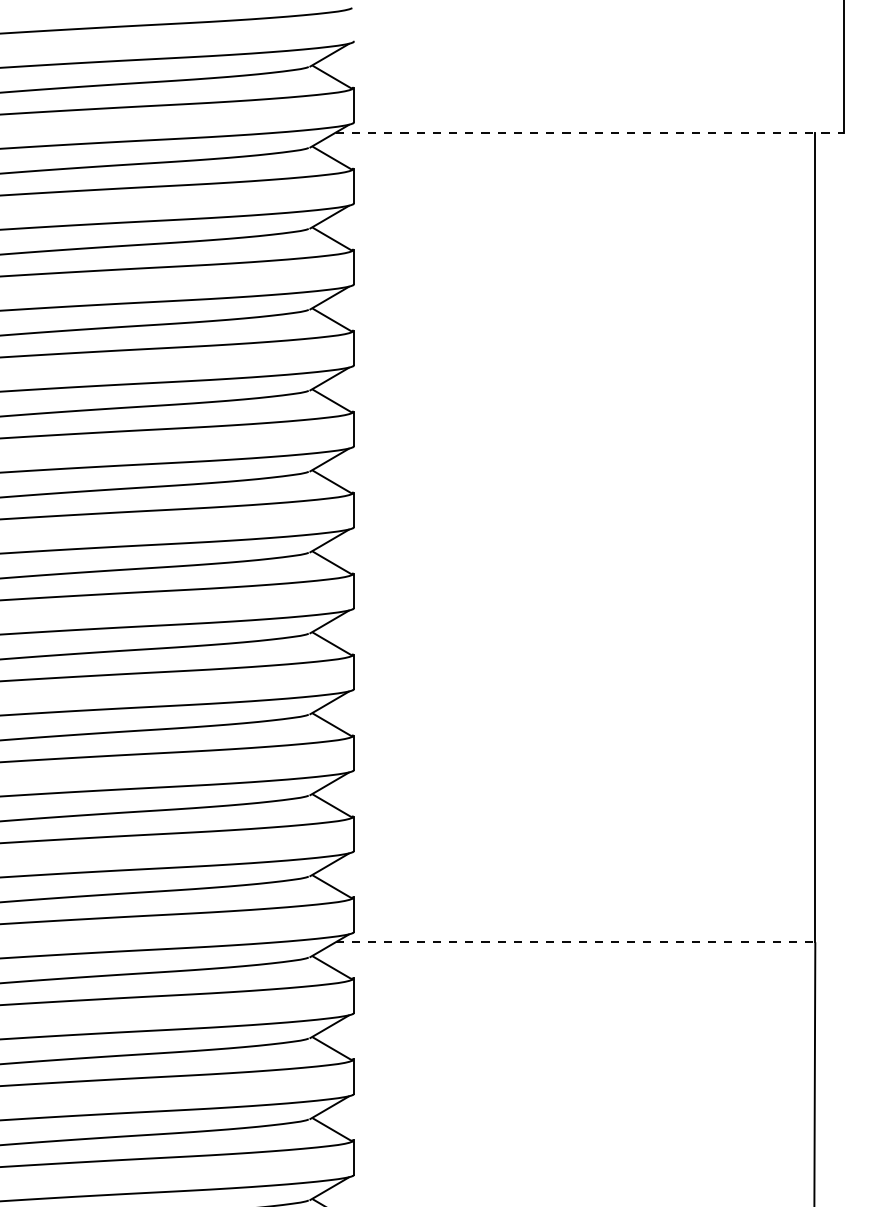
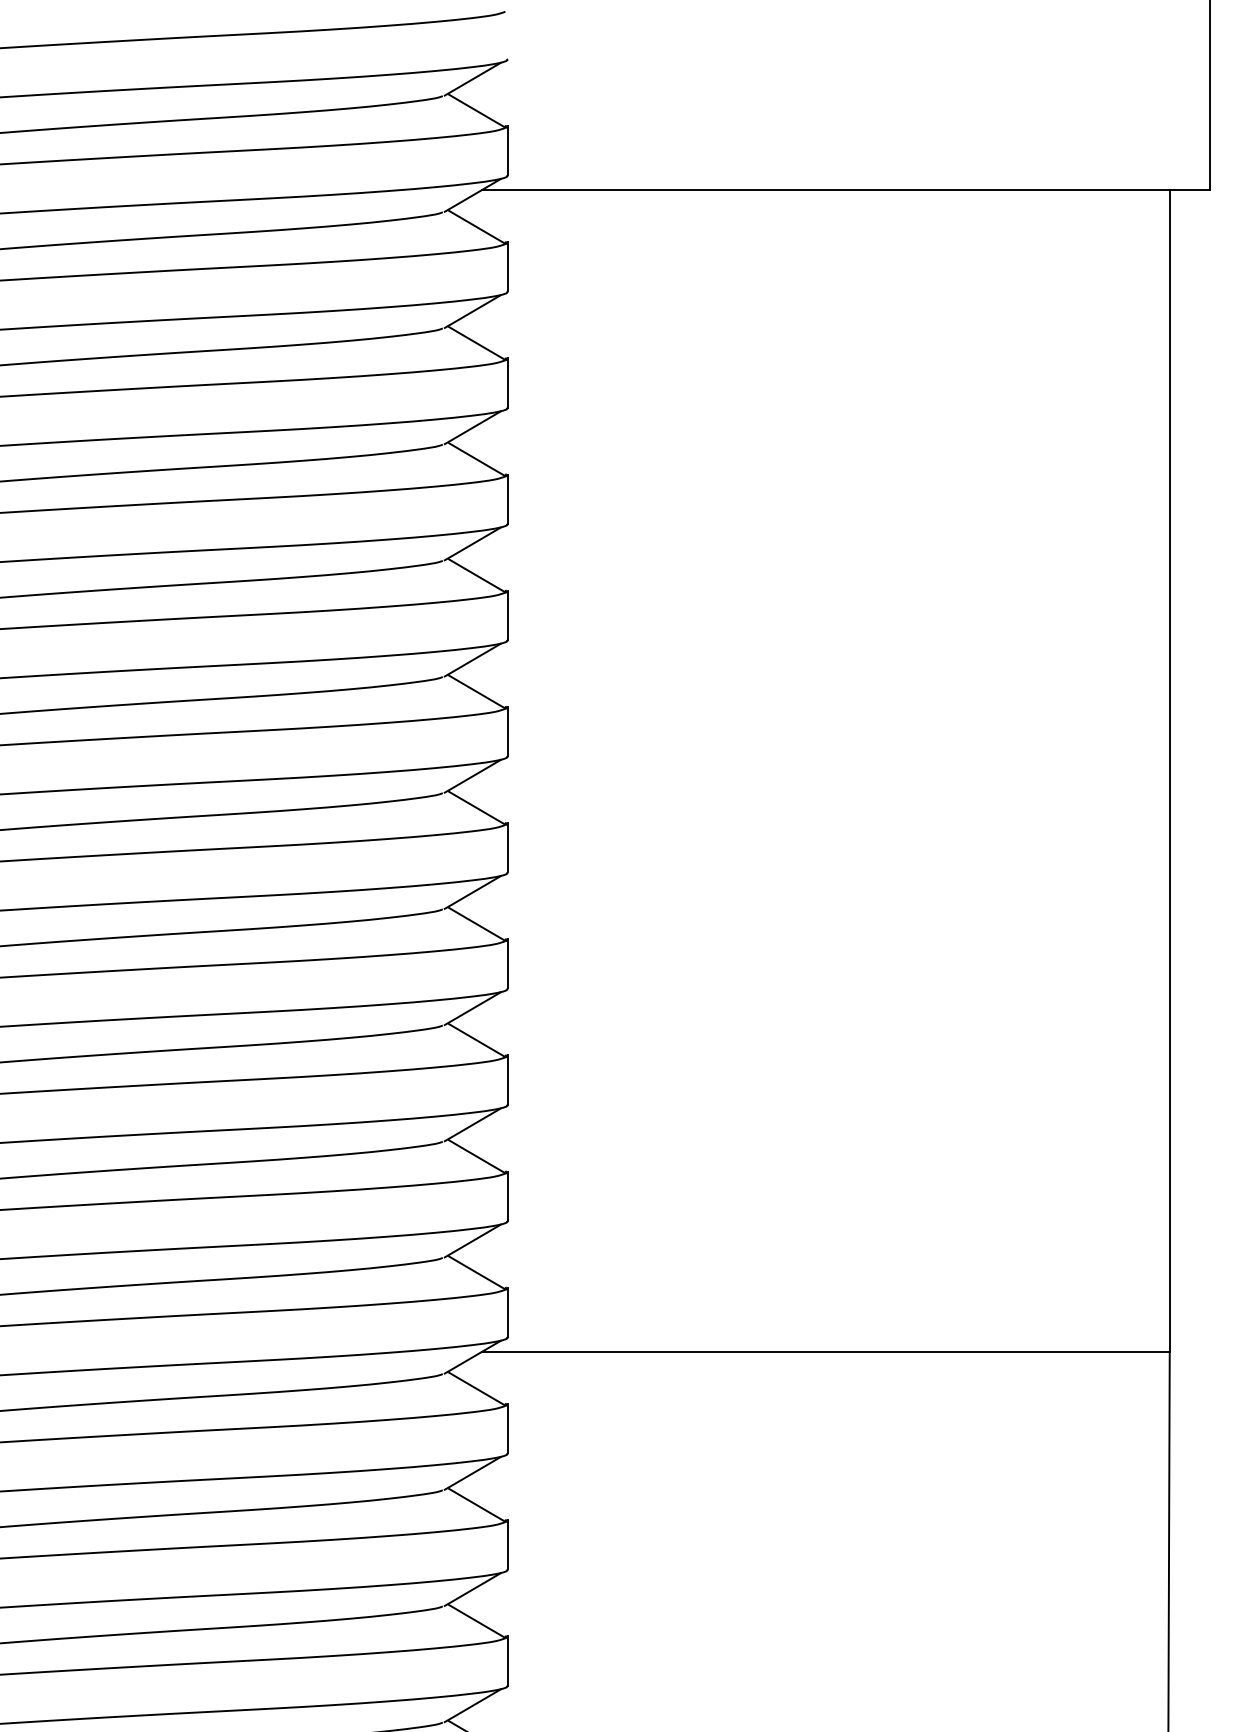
line: (589, 132) -> (845, 190), dashed -> solid
line: (575, 942) -> (825, 1352), dashed -> solid

